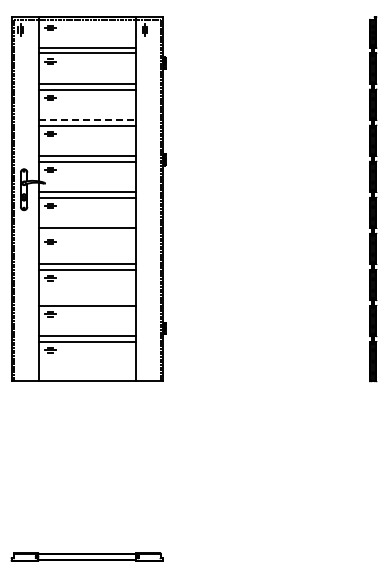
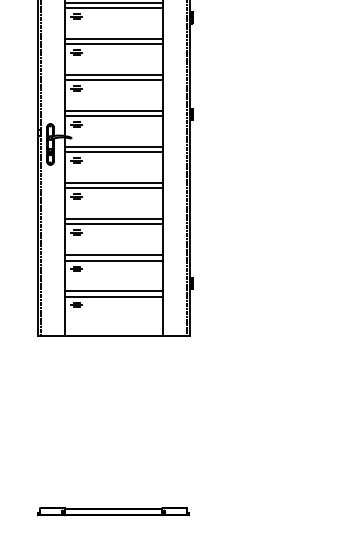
line: (87, 119) -> (113, 74), dashed -> solid
line: (87, 233) -> (113, 188), added
line: (87, 300) -> (113, 255), added

